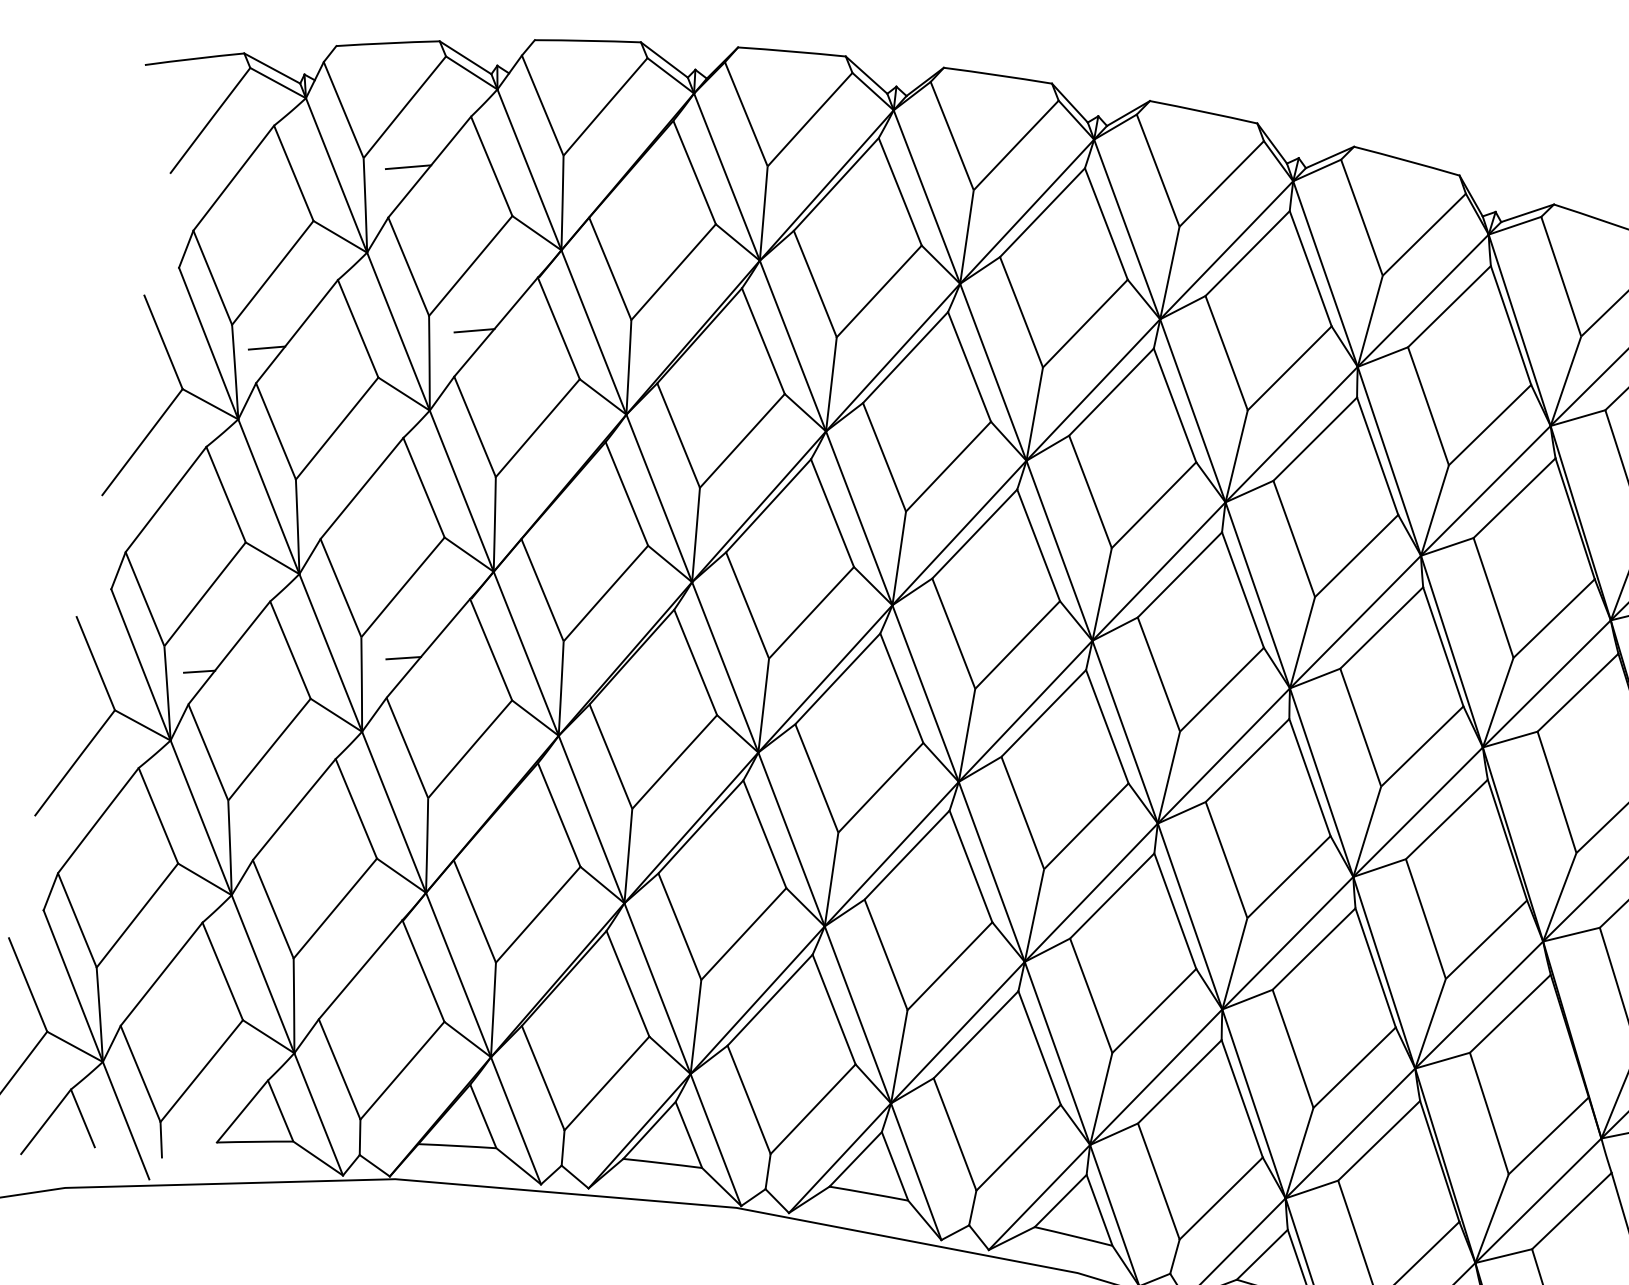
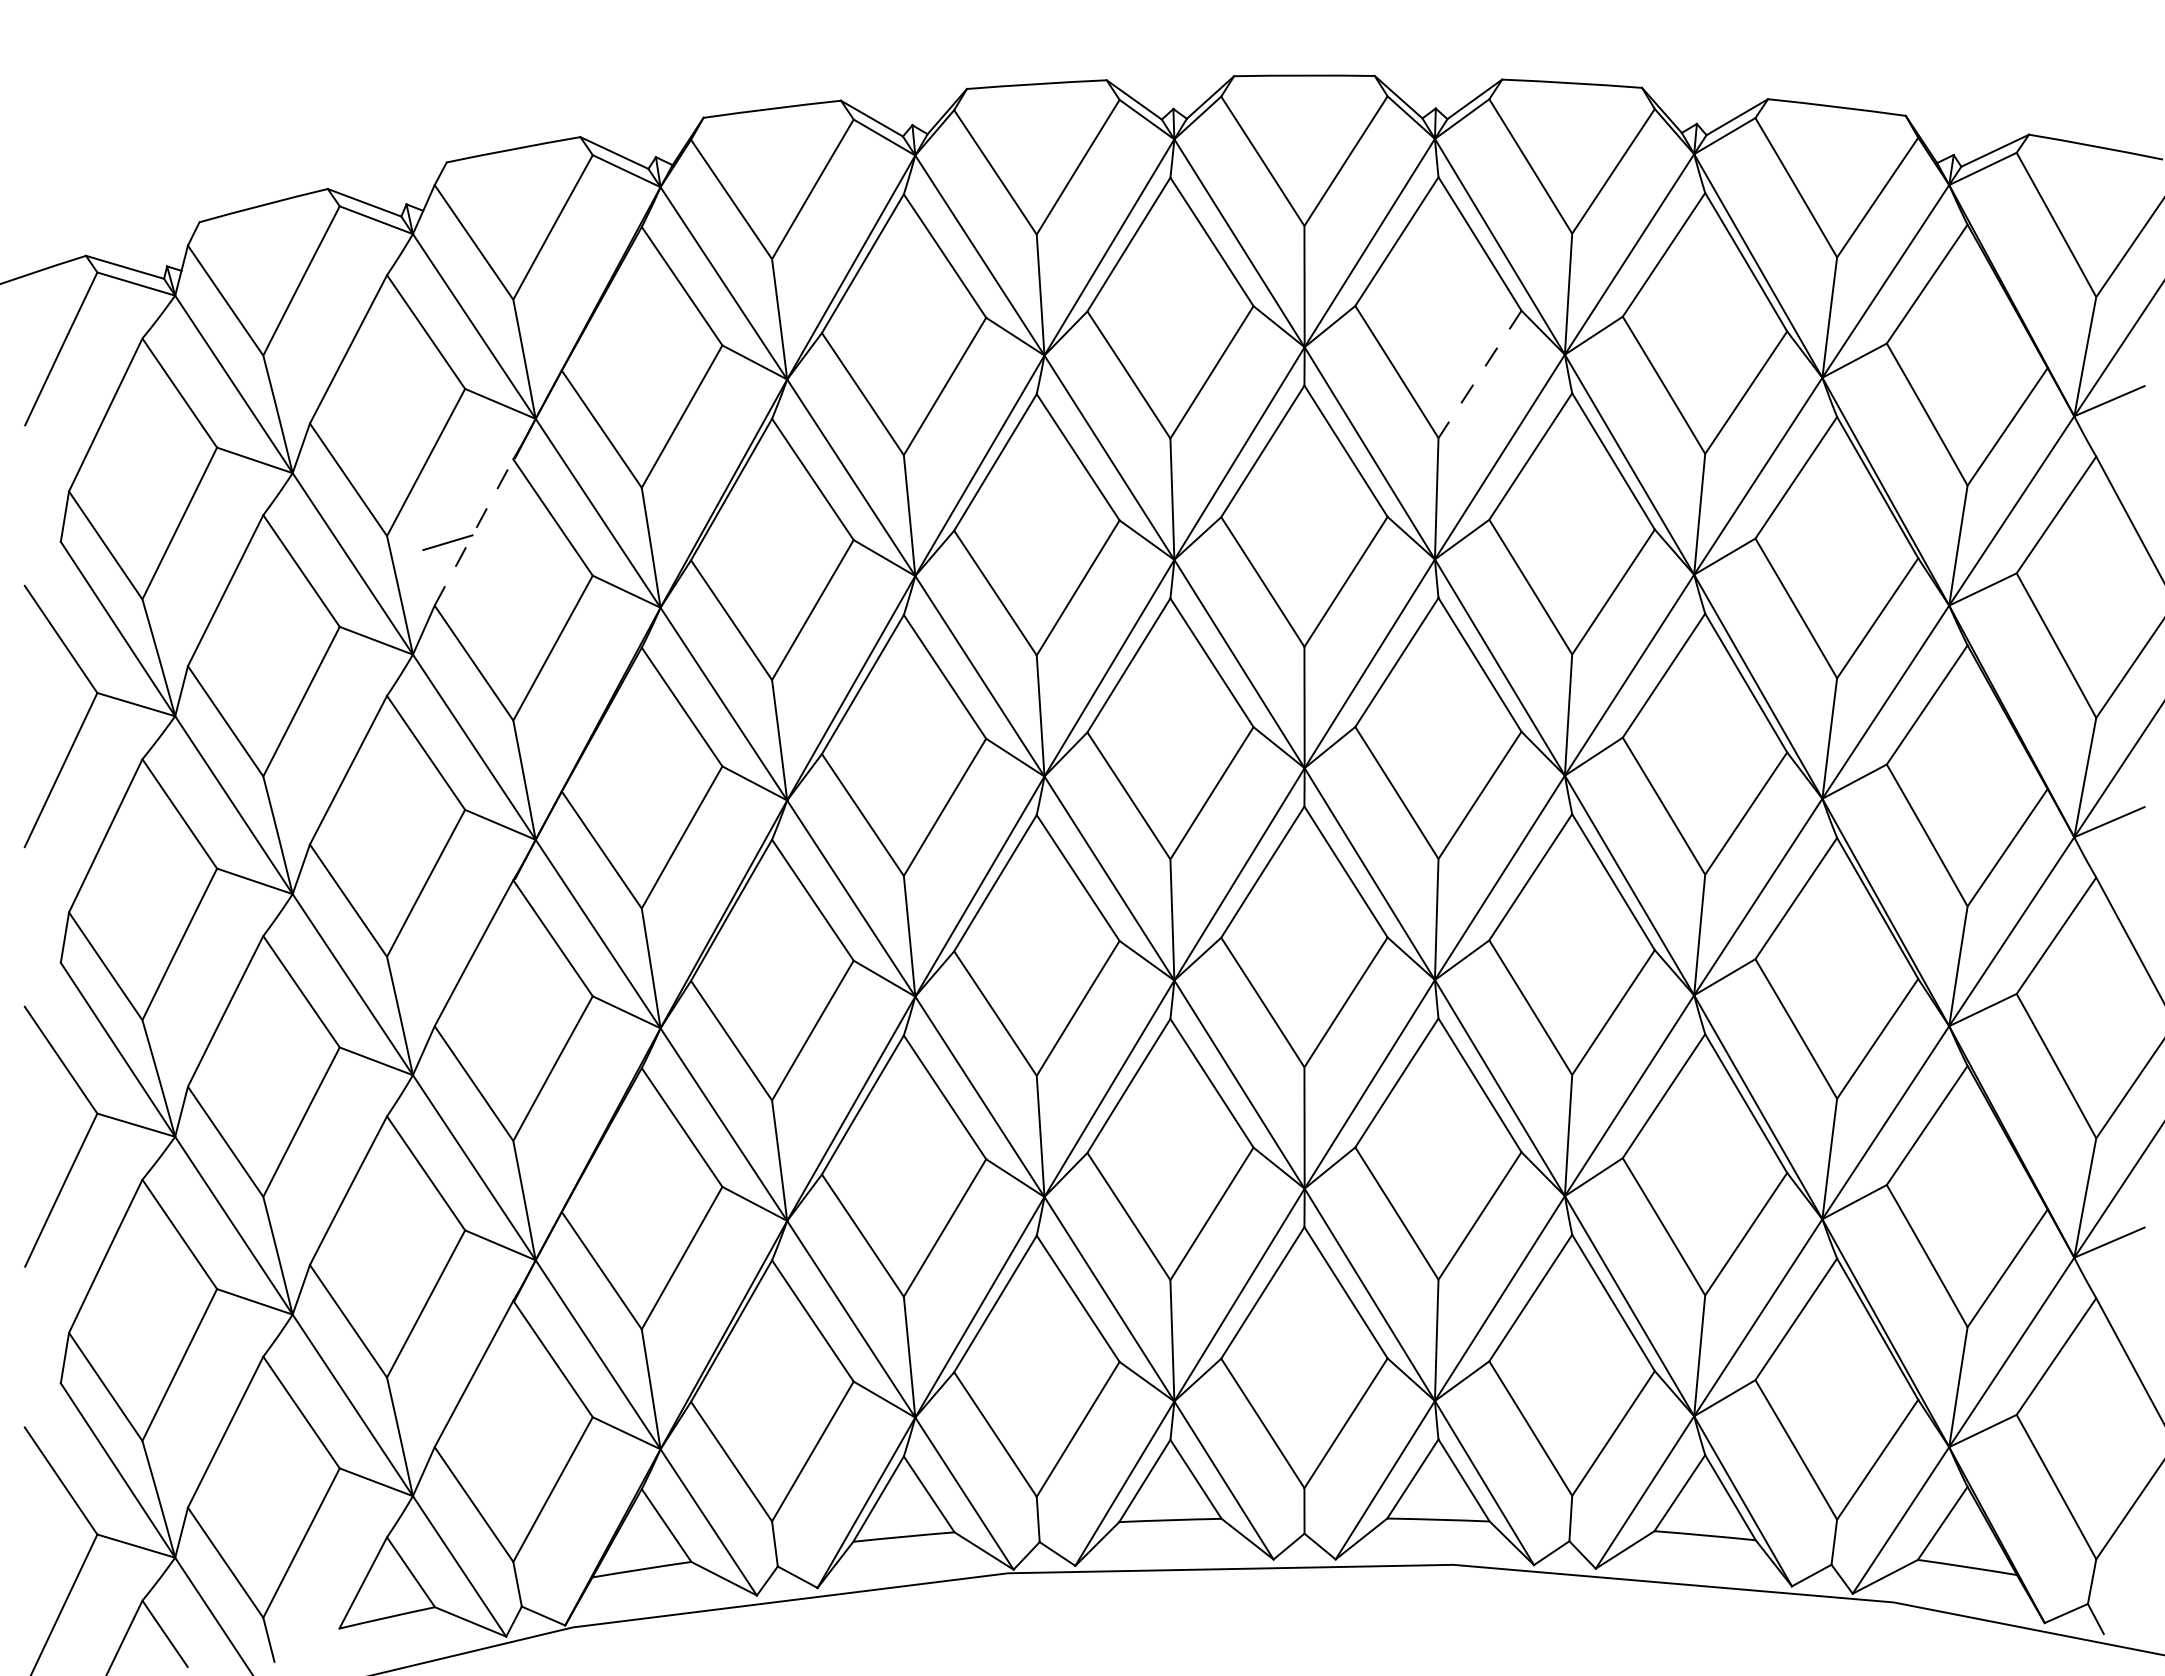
line: (408, 166) -> (321, 354), removed
line: (496, 327) -> (474, 532), solid -> dashed
line: (266, 347) -> (191, 618), removed
line: (1289, 368) -> (1479, 374), solid -> dashed
line: (403, 657) -> (445, 971), removed
line: (199, 671) -> (193, 1042), removed

